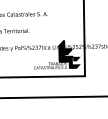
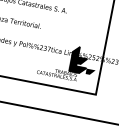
fill: (74, 62) -> (86, 75), removed

